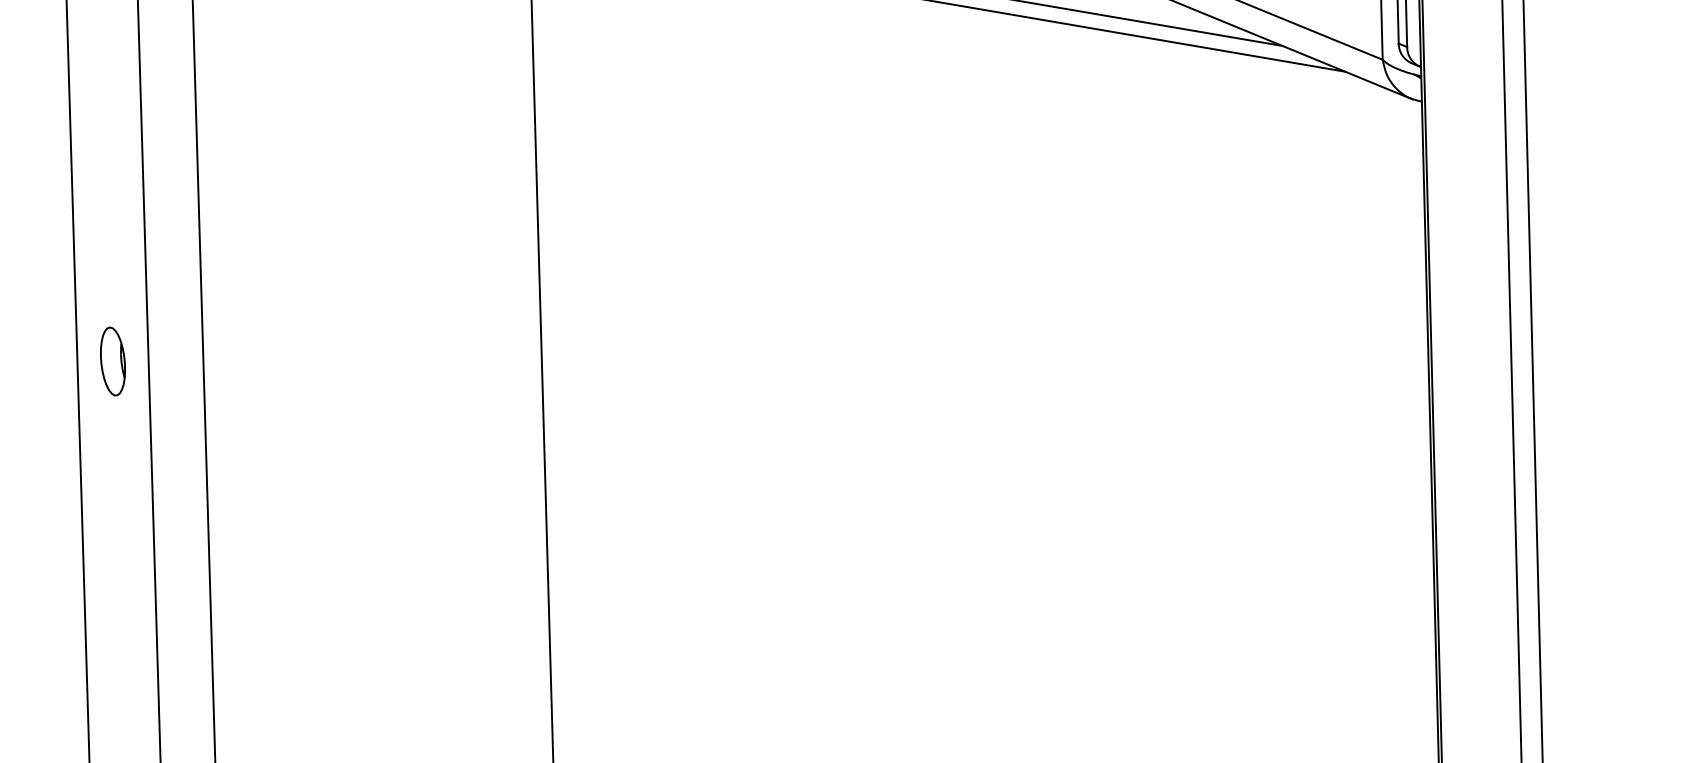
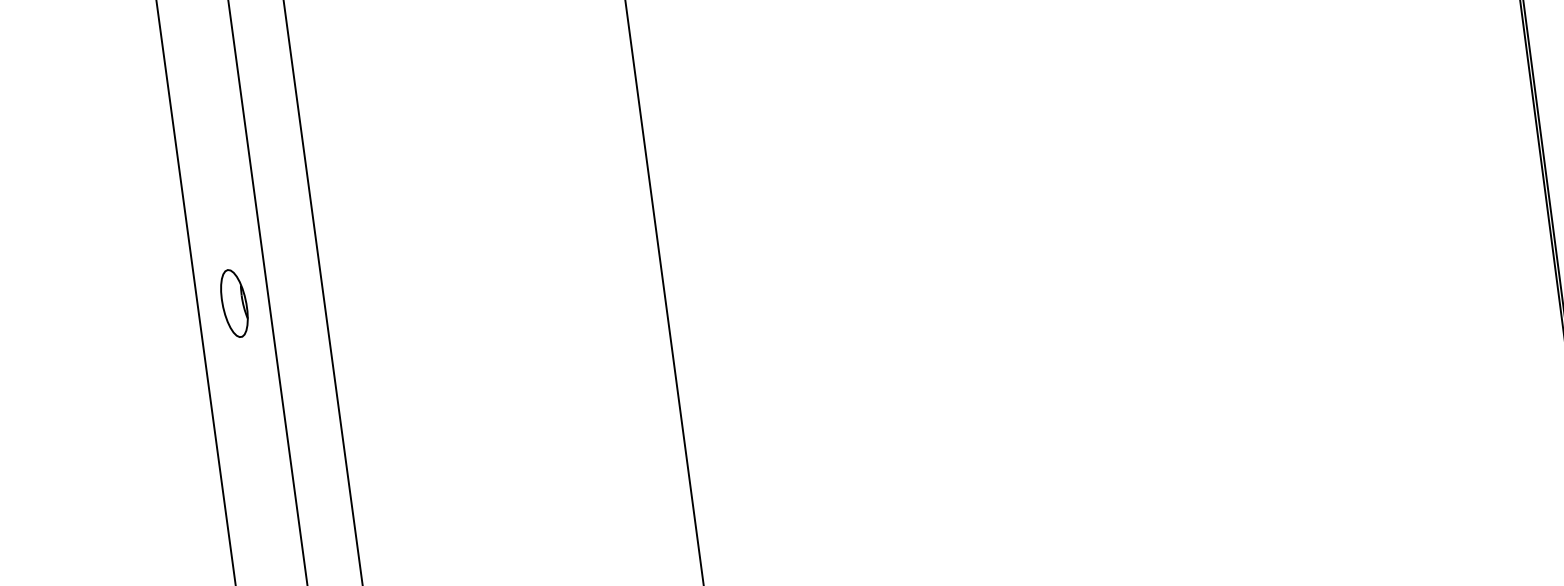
part: (112, 361) -> (233, 303), moved

